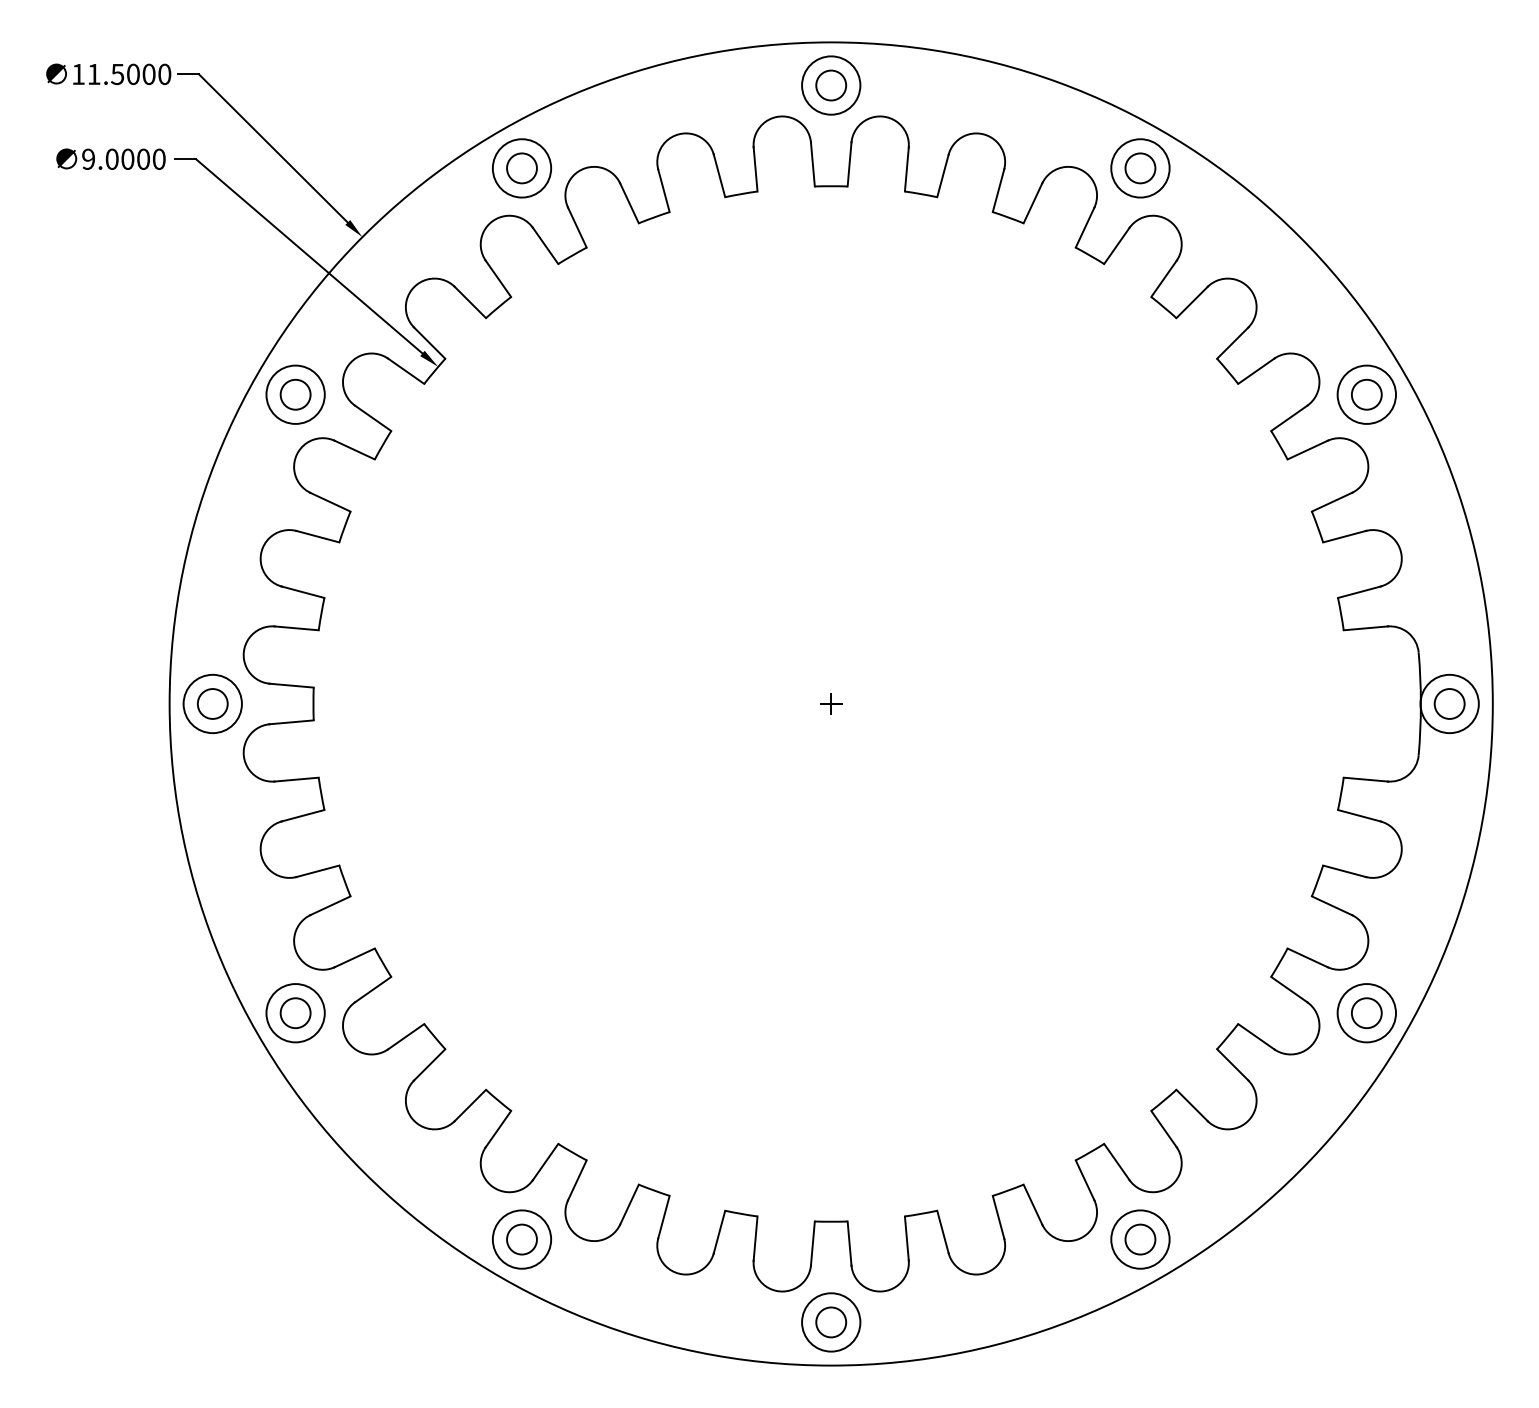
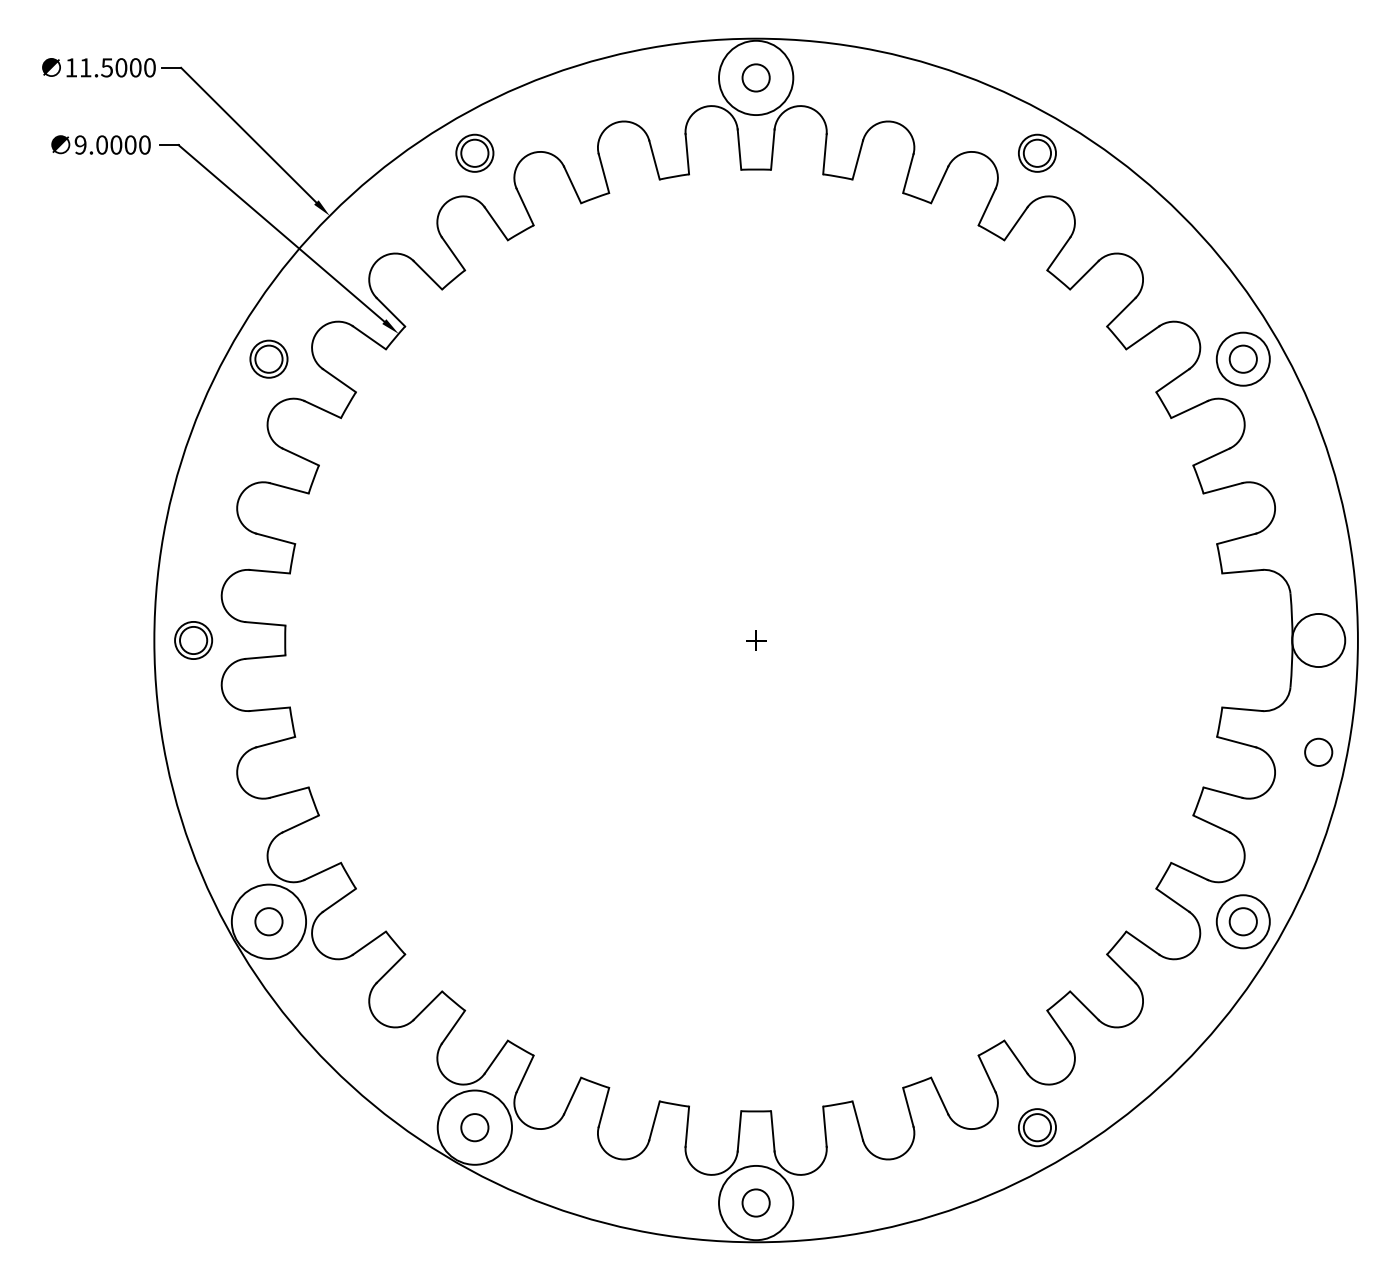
circle: (831, 85) -> (756, 77), size x1.4
circle: (521, 168) -> (474, 153), size x0.7
circle: (1140, 168) -> (1037, 153), size x0.7
circle: (295, 394) -> (268, 358), size x0.7
circle: (212, 703) -> (193, 640), size x0.7
circle: (1449, 703) -> (1318, 751), moved
circle: (295, 1013) -> (268, 922), size x1.4
circle: (521, 1239) -> (474, 1127), size x1.4
circle: (1140, 1239) -> (1037, 1127), size x0.7
circle: (831, 1322) -> (756, 1203), size x1.4

